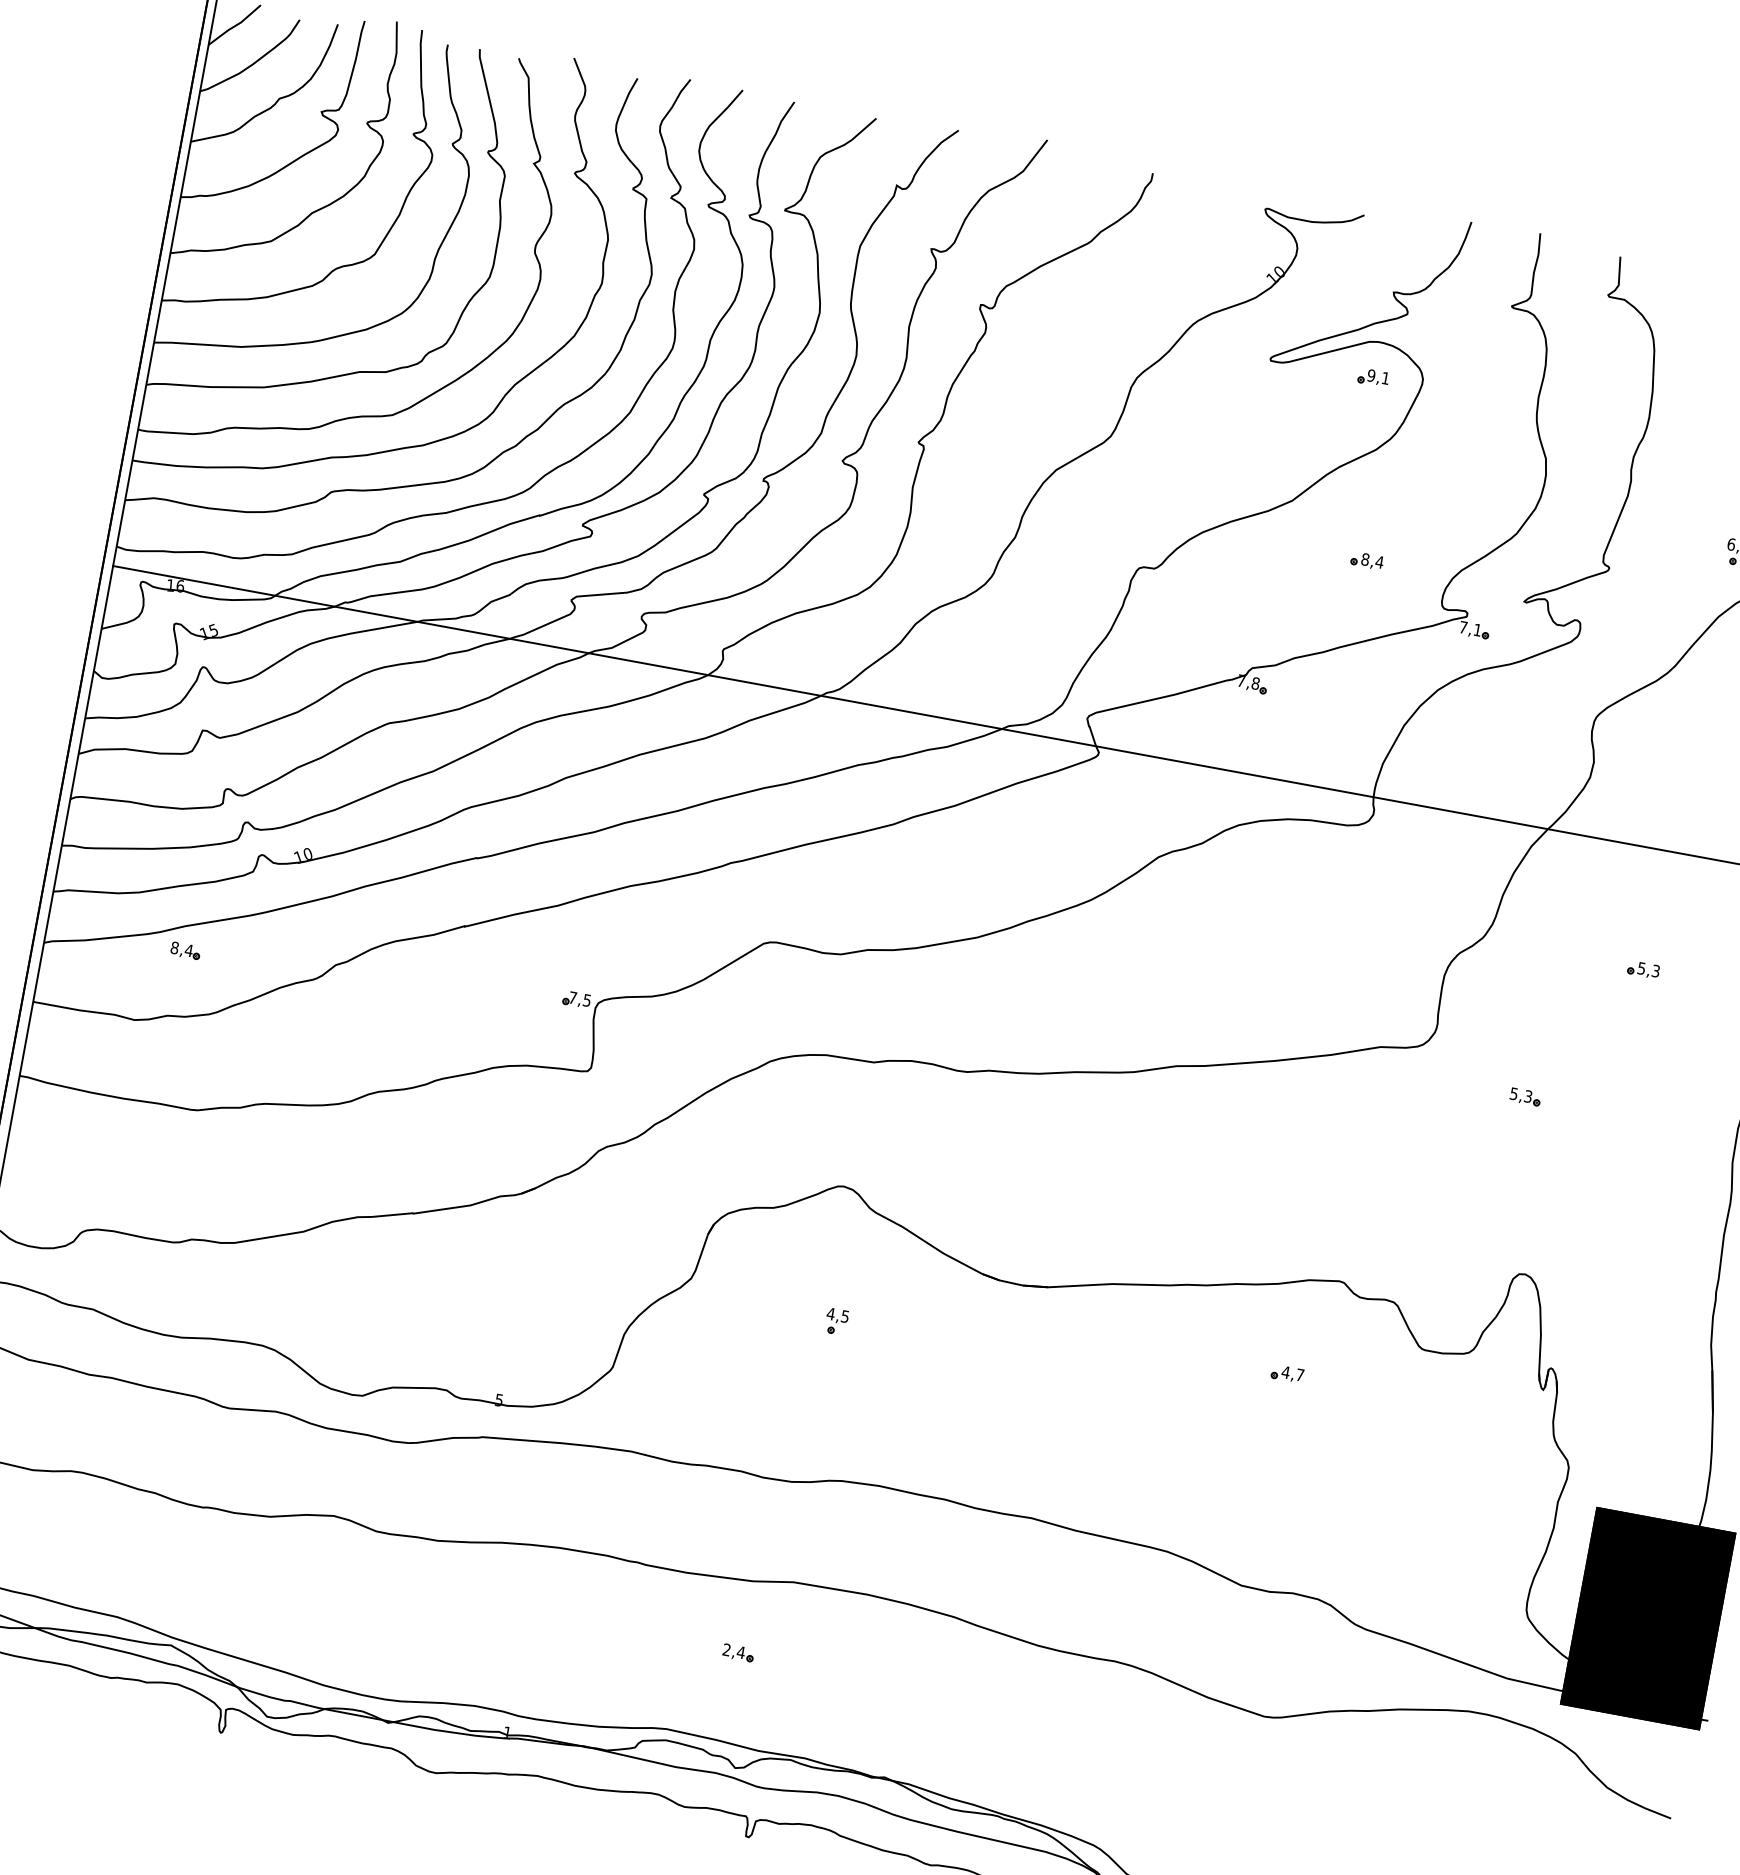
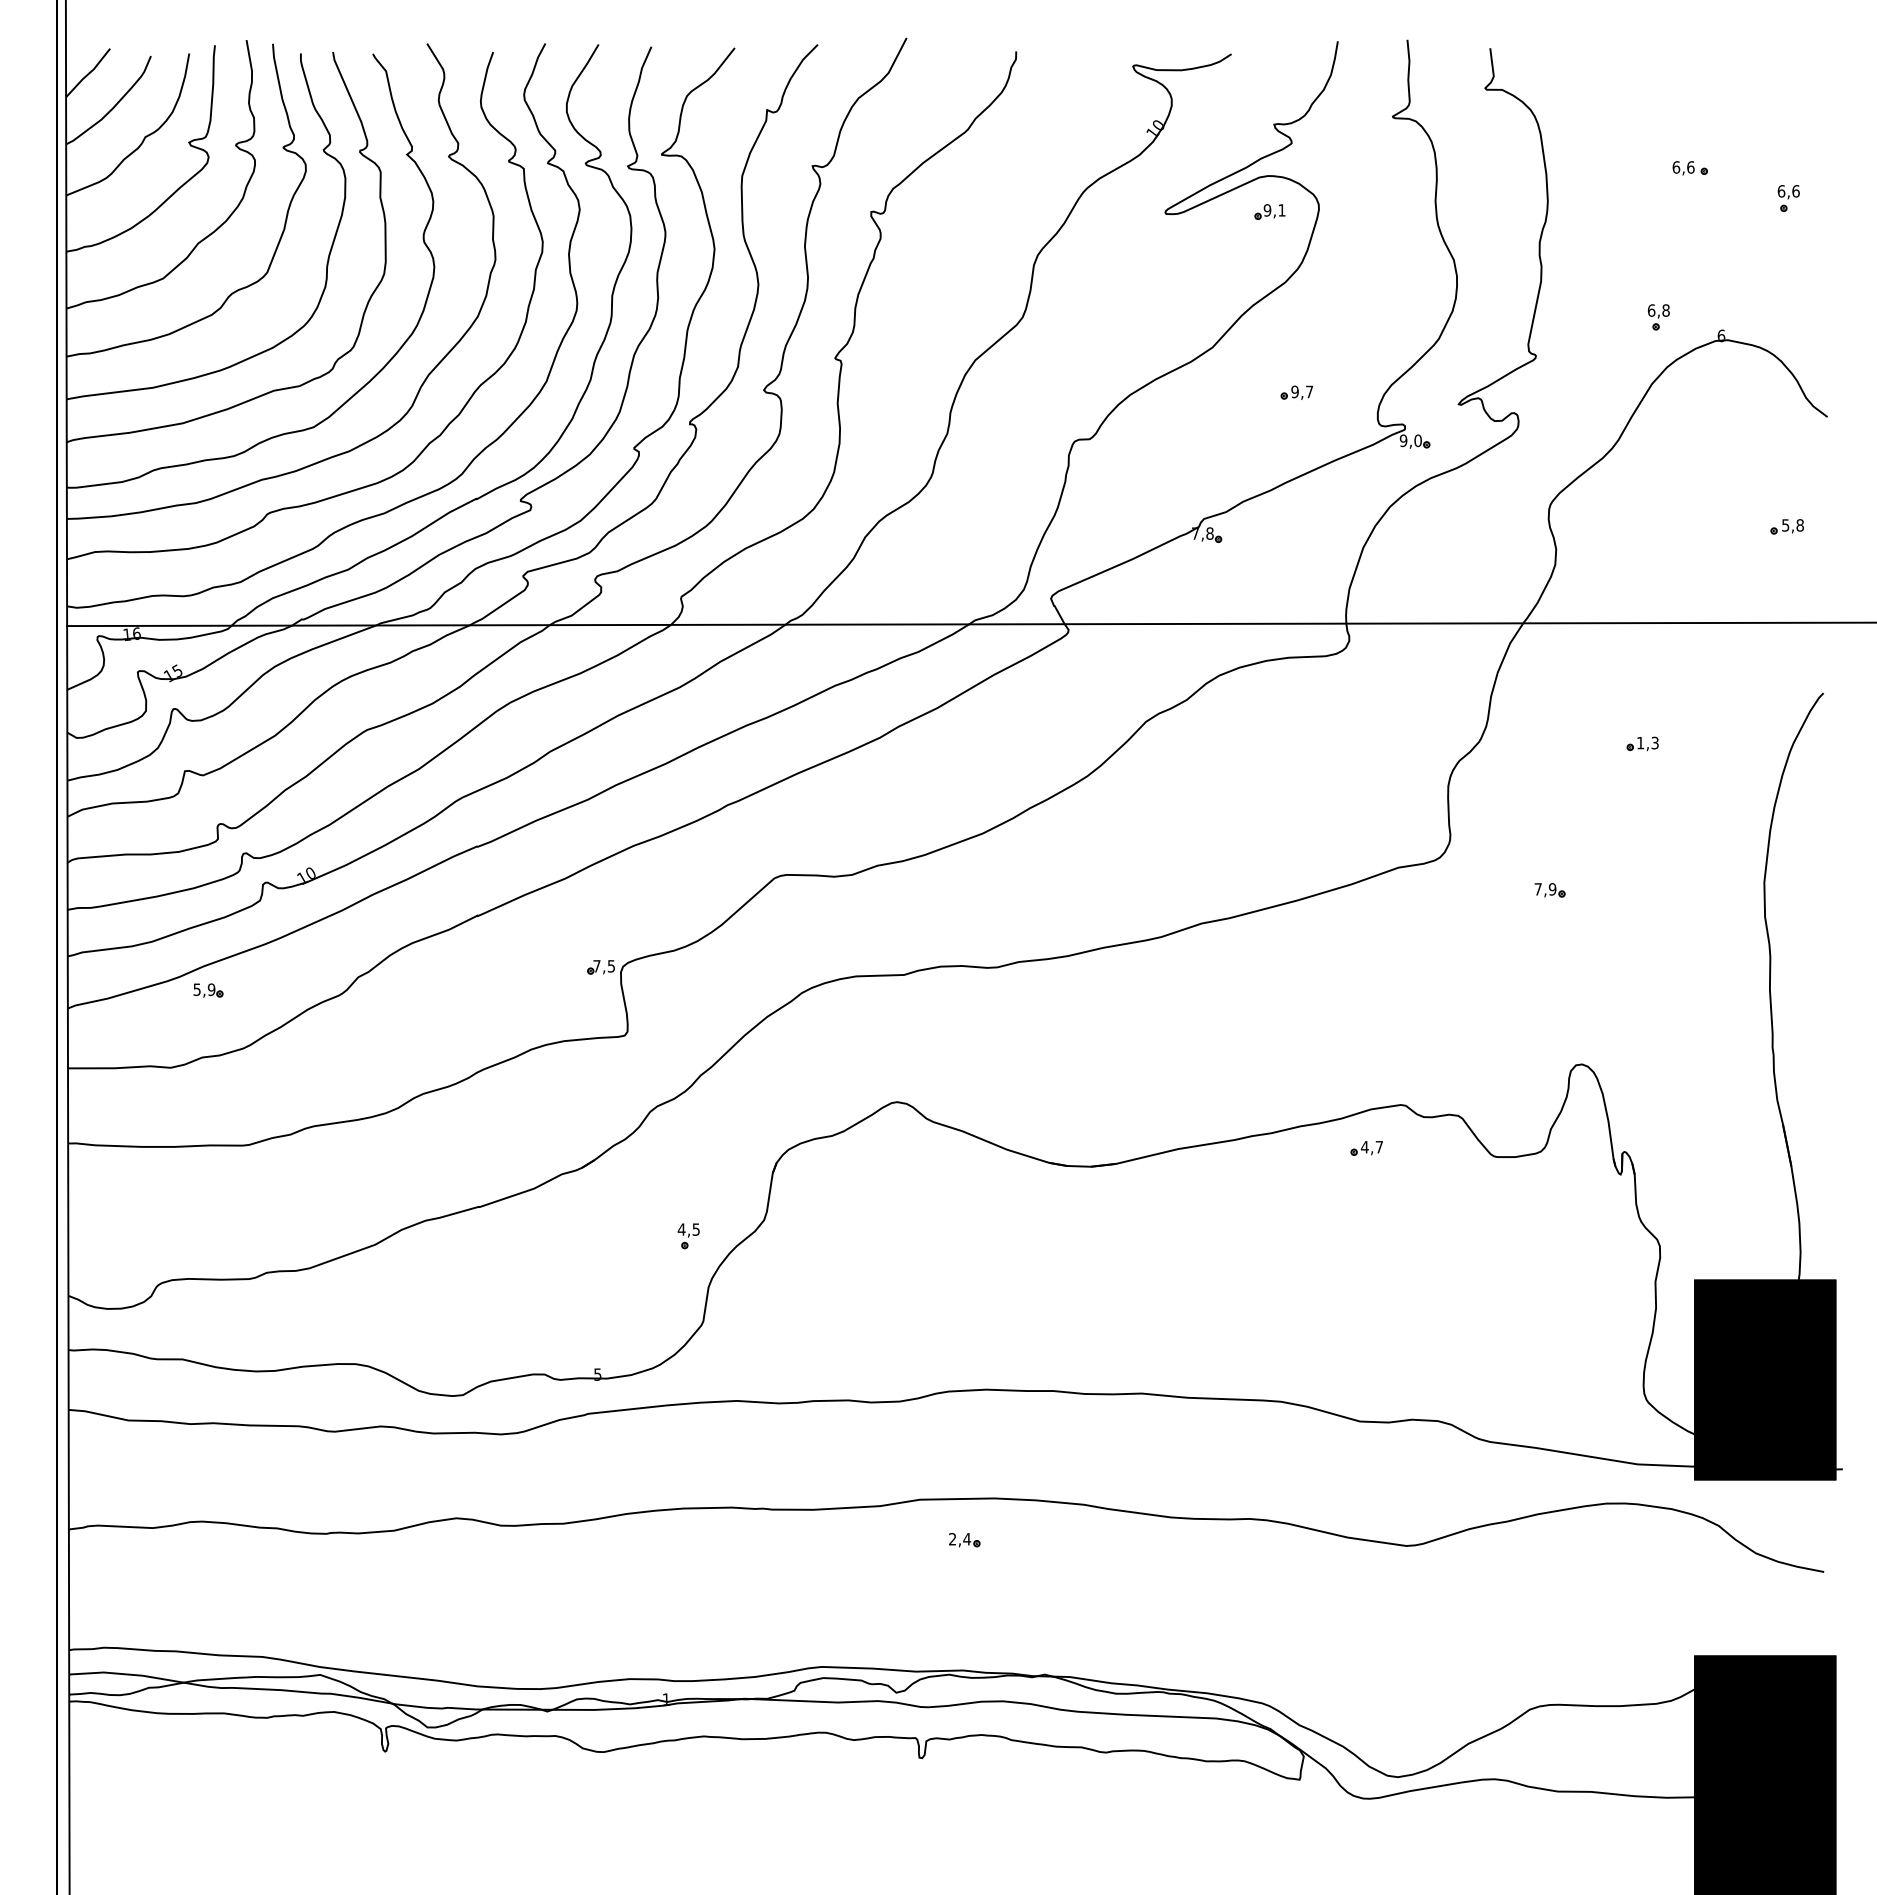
text: (1372, 560) -> (1302, 391), 8,4 -> 9,7
text: (1470, 628) -> (1410, 440), 7,1 -> 9,0
text: (182, 949) -> (204, 989), 8,4 -> 5,9
text: (1641, 968) -> (1640, 743), 5,3 -> 1,3
text: (1521, 1095) -> (1545, 889), 5,3 -> 7,9
part: (836, 1322) -> (688, 1236), moved
part: (1287, 1373) -> (1366, 1148), moved
part: (738, 1653) -> (964, 1540), moved

